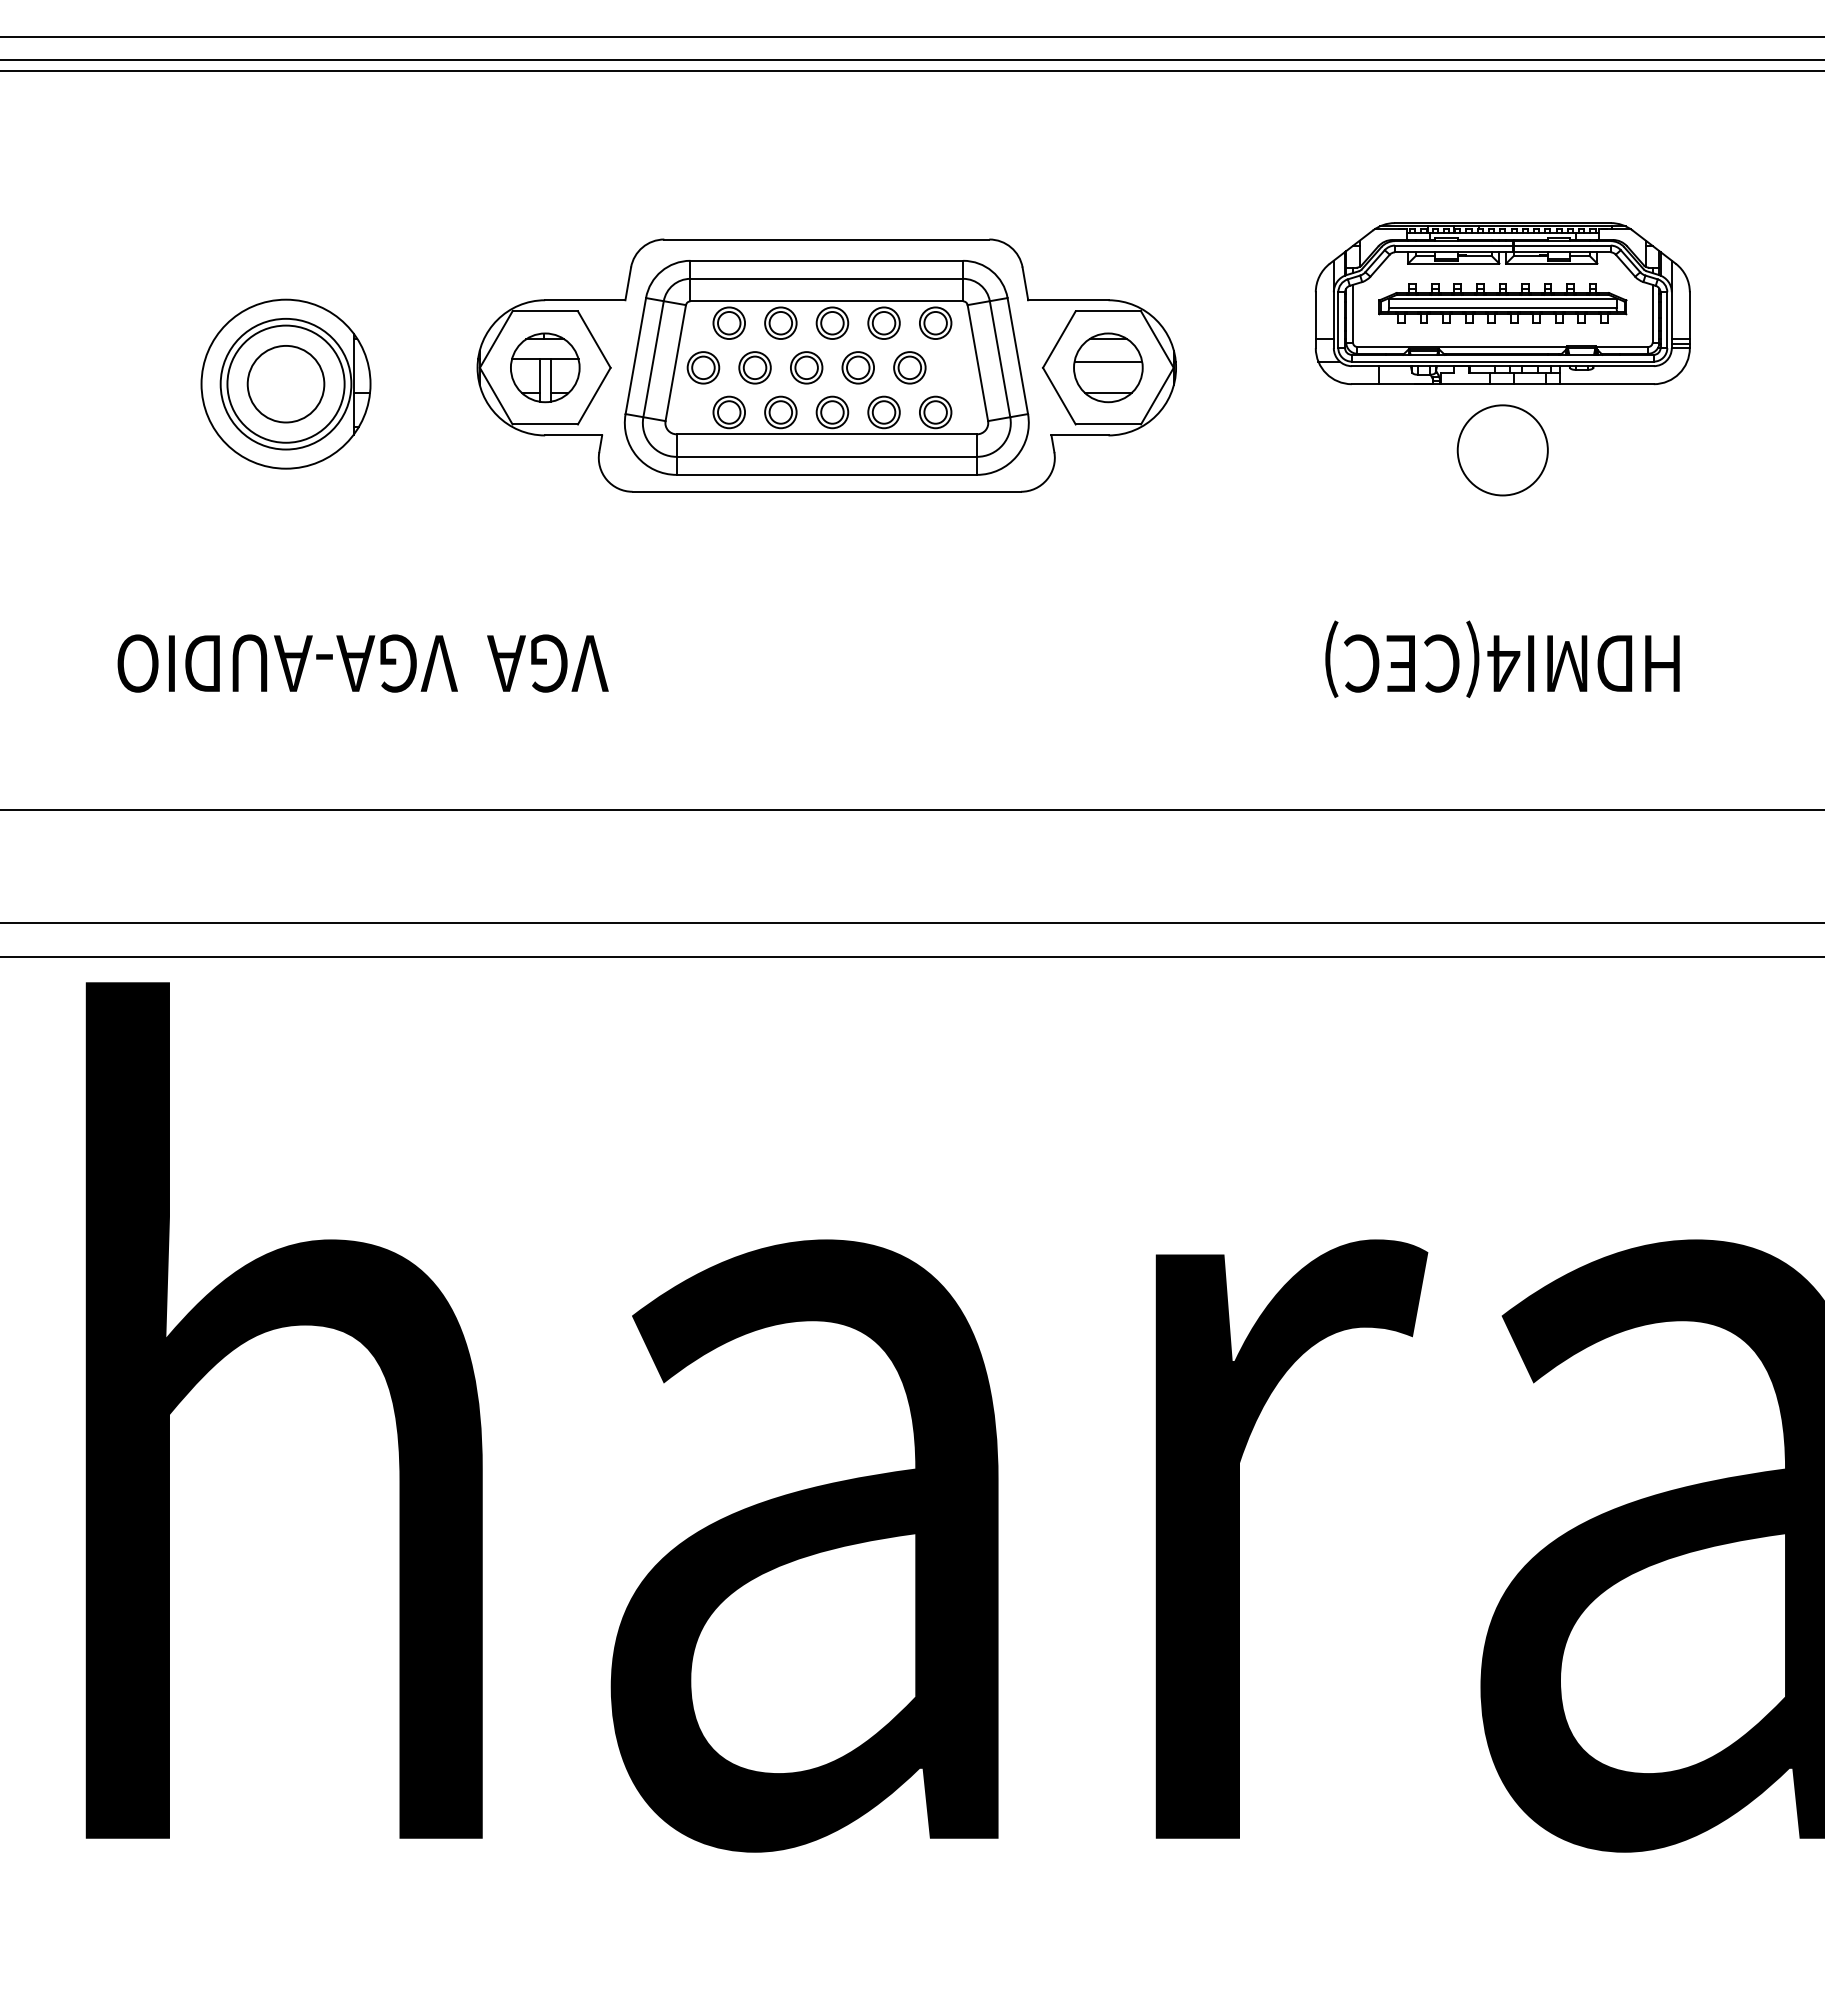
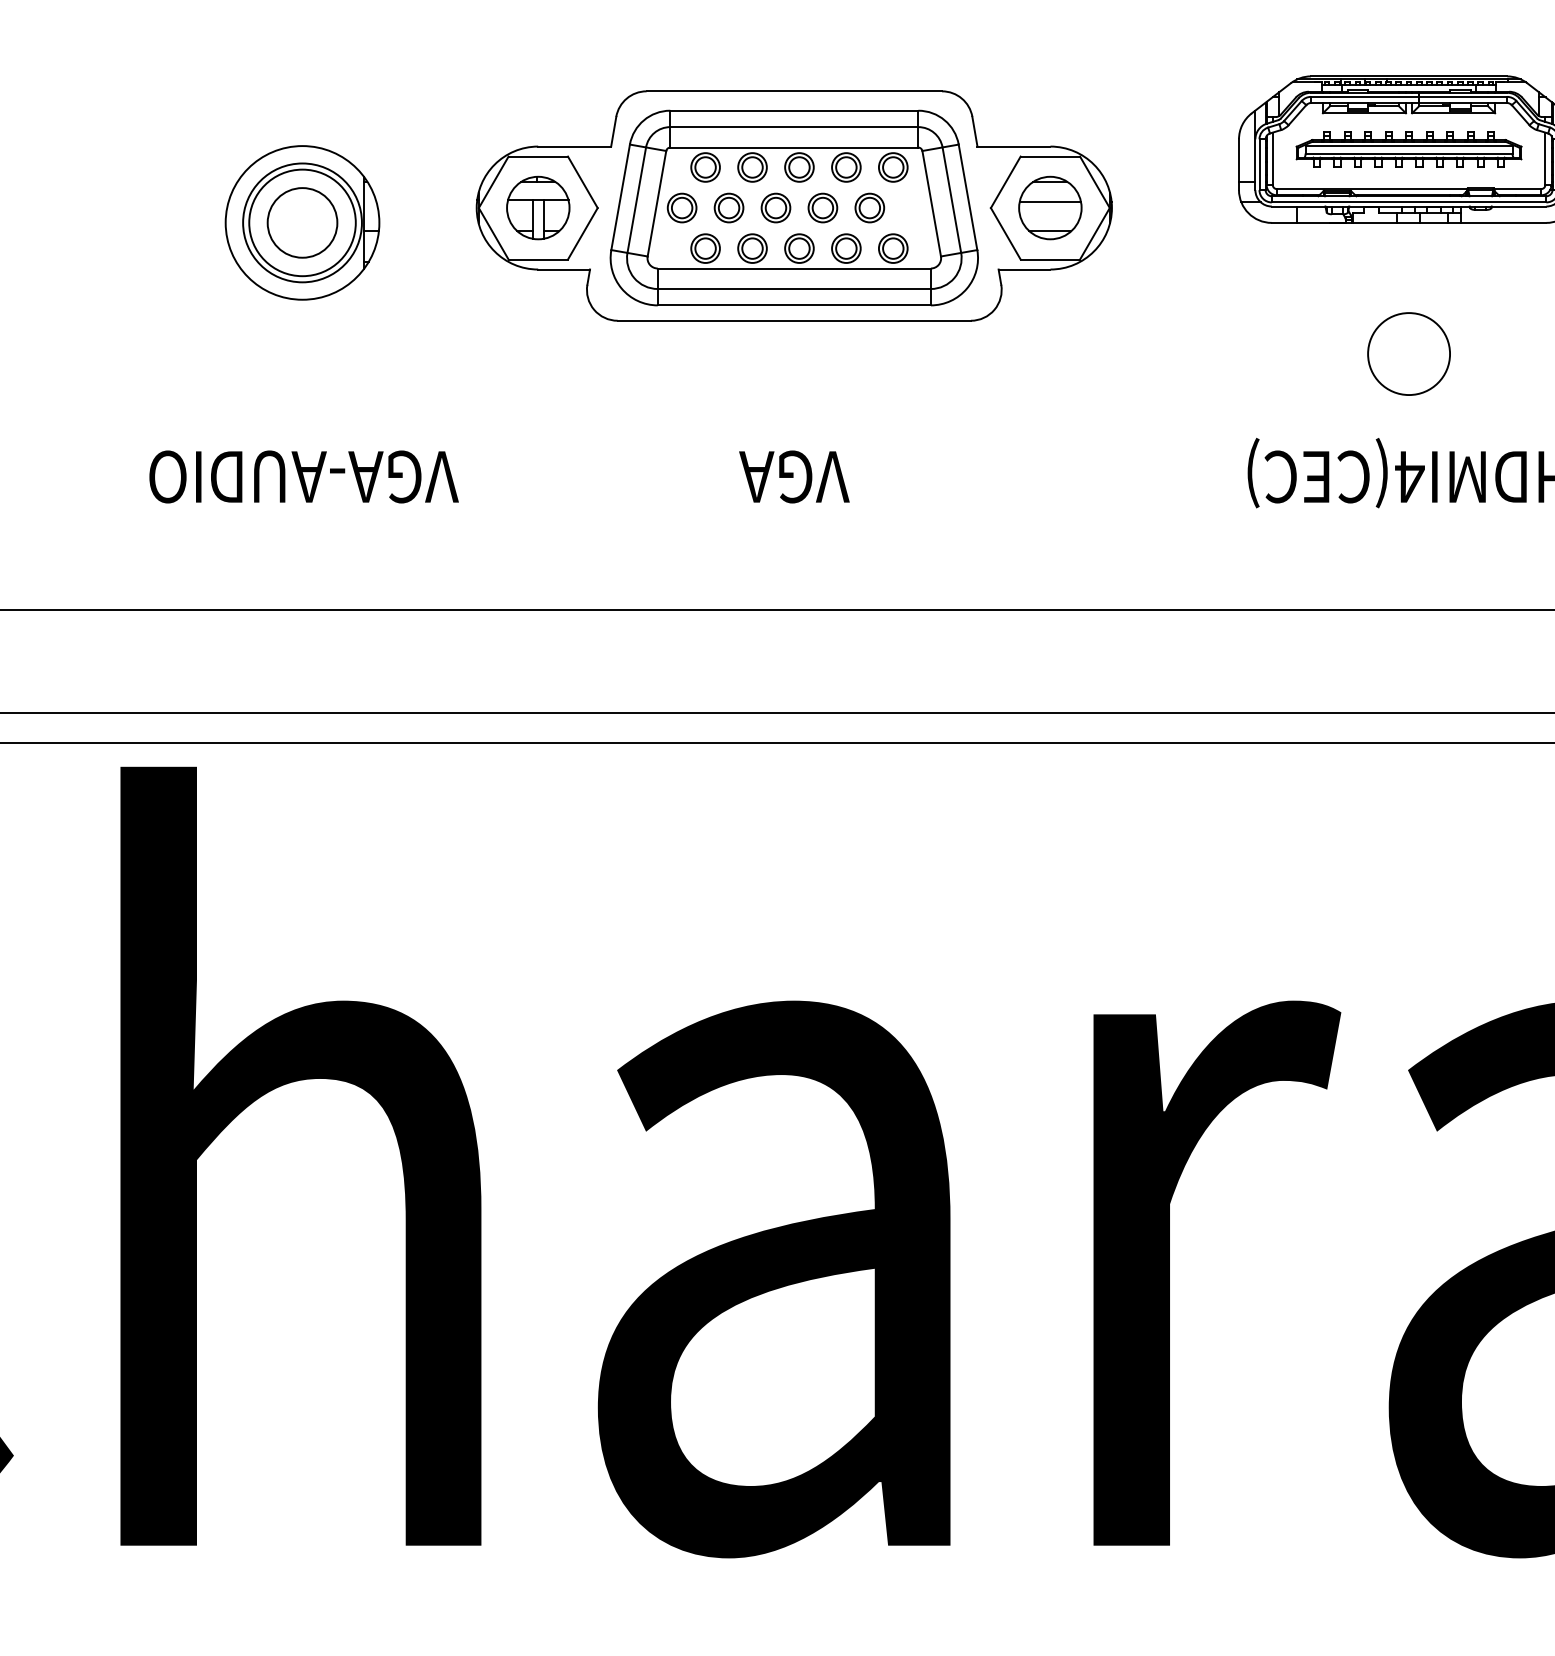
circle: (1502, 450) -> (1408, 354), moved
text: (547, 663) -> (794, 476), moved

